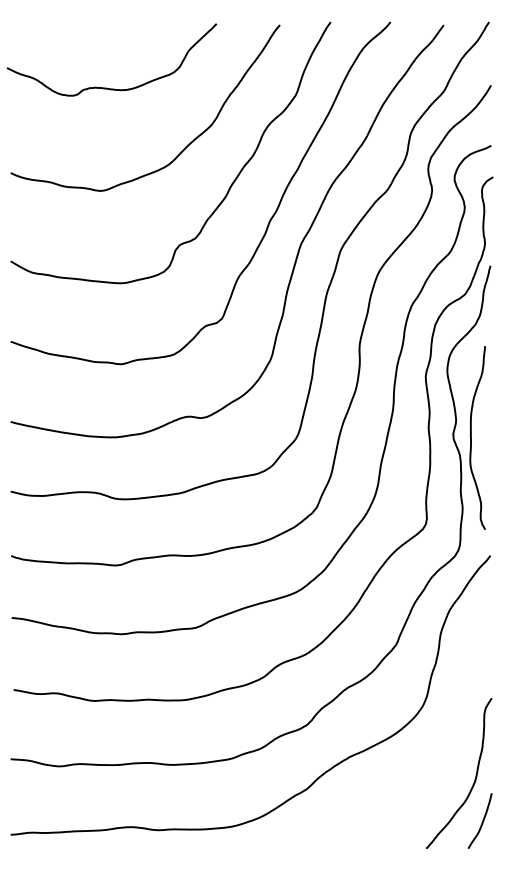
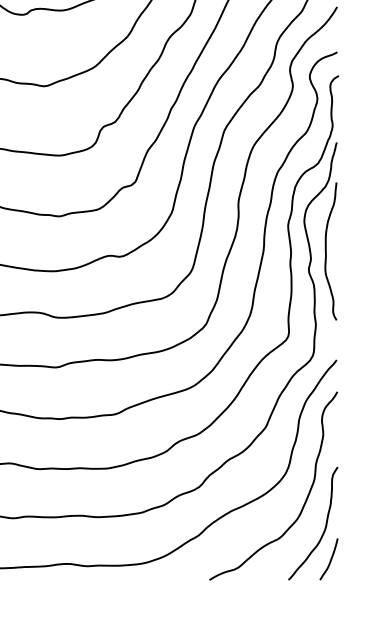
curve: (471, 437) -> (326, 251), moved
curve: (449, 740) -> (305, 498), added

